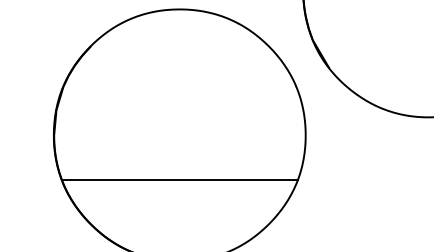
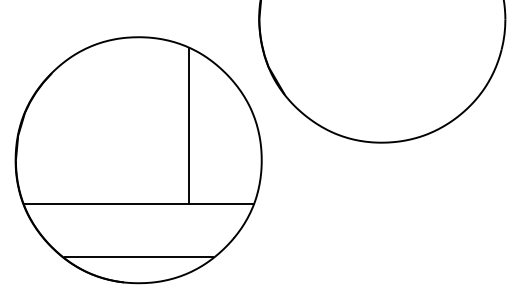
line: (230, 99) -> (188, 125), added
line: (179, 233) -> (138, 256), added

